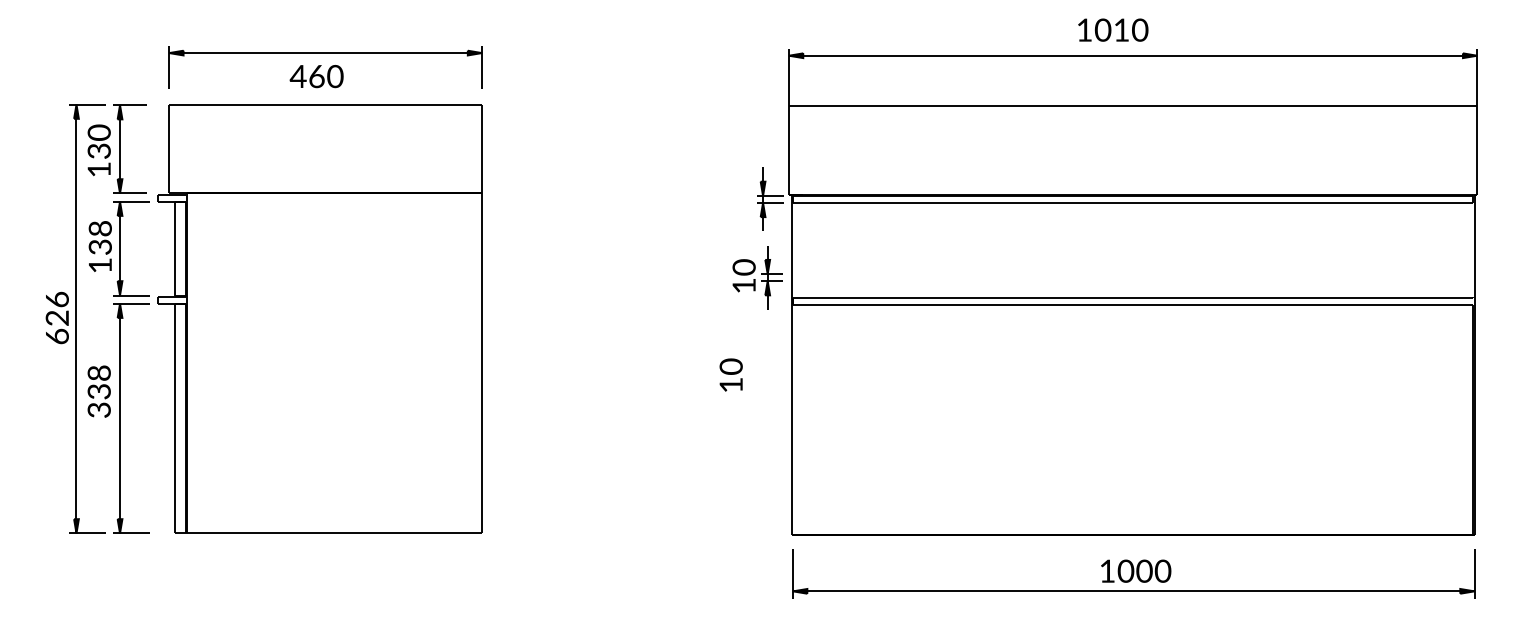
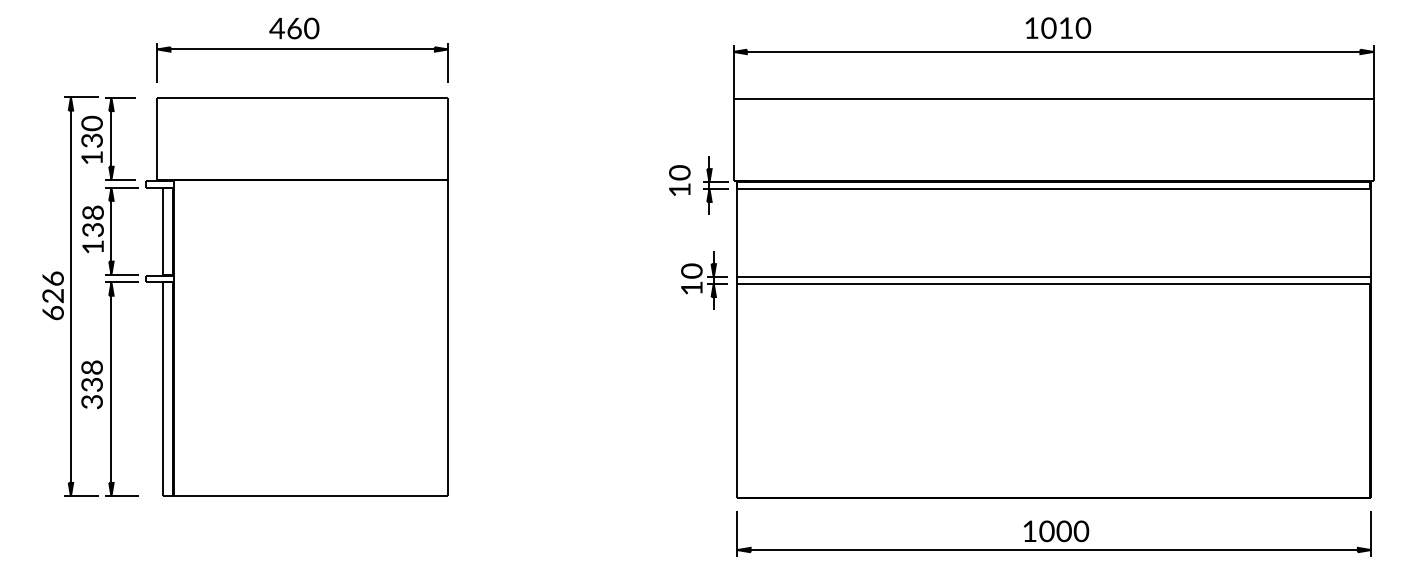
text: (1113, 29) -> (1058, 27), moved
text: (316, 76) -> (294, 28), moved
part: (757, 277) -> (704, 280), moved
text: (730, 374) -> (679, 180), moved
text: (98, 391) -> (91, 384), moved

